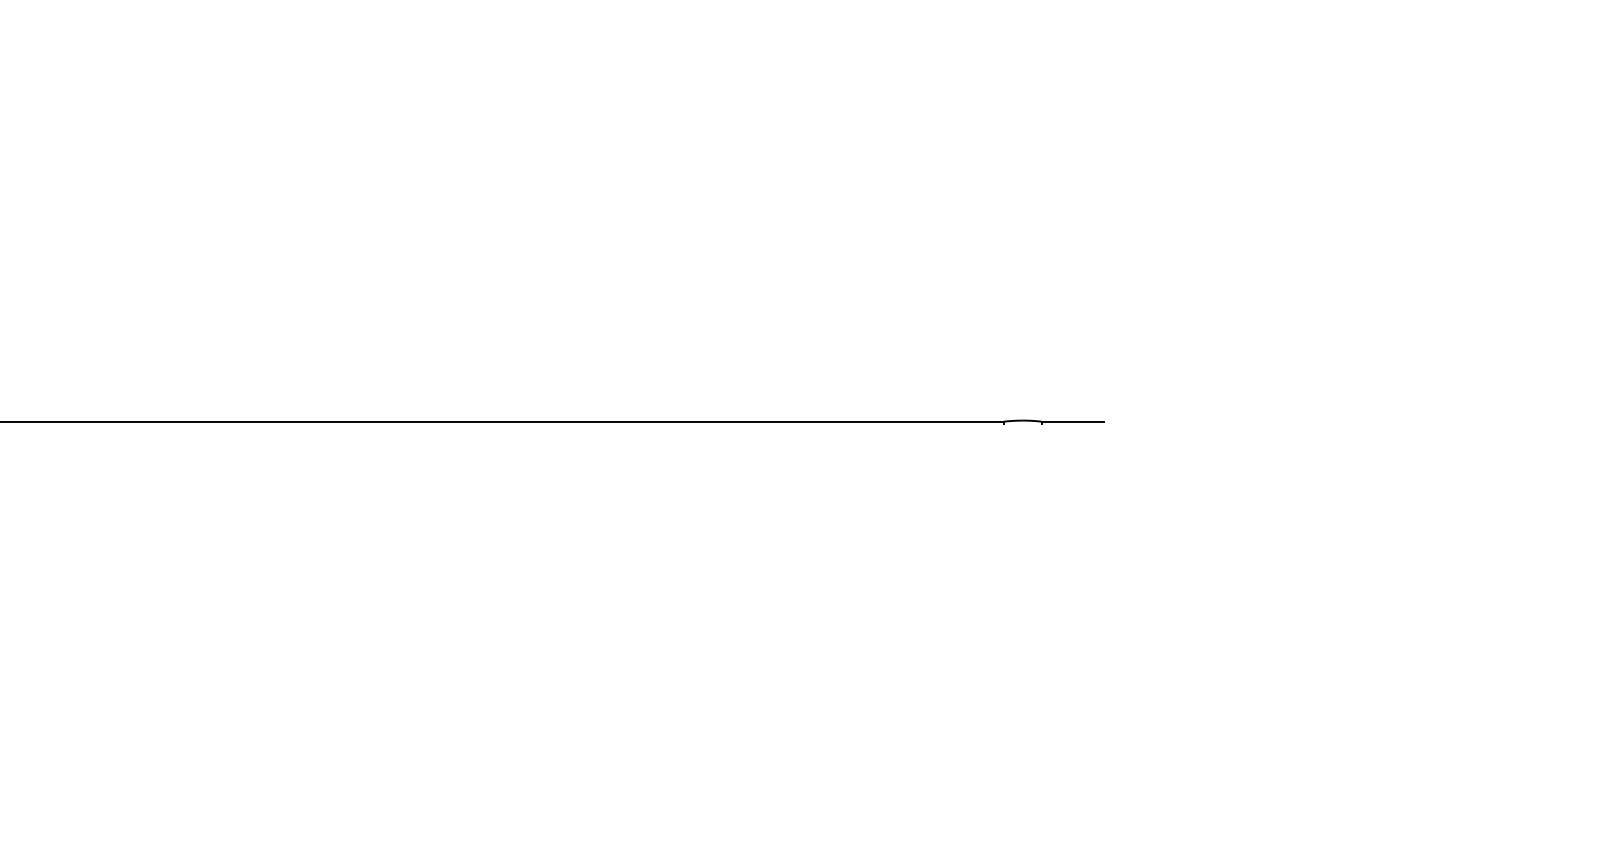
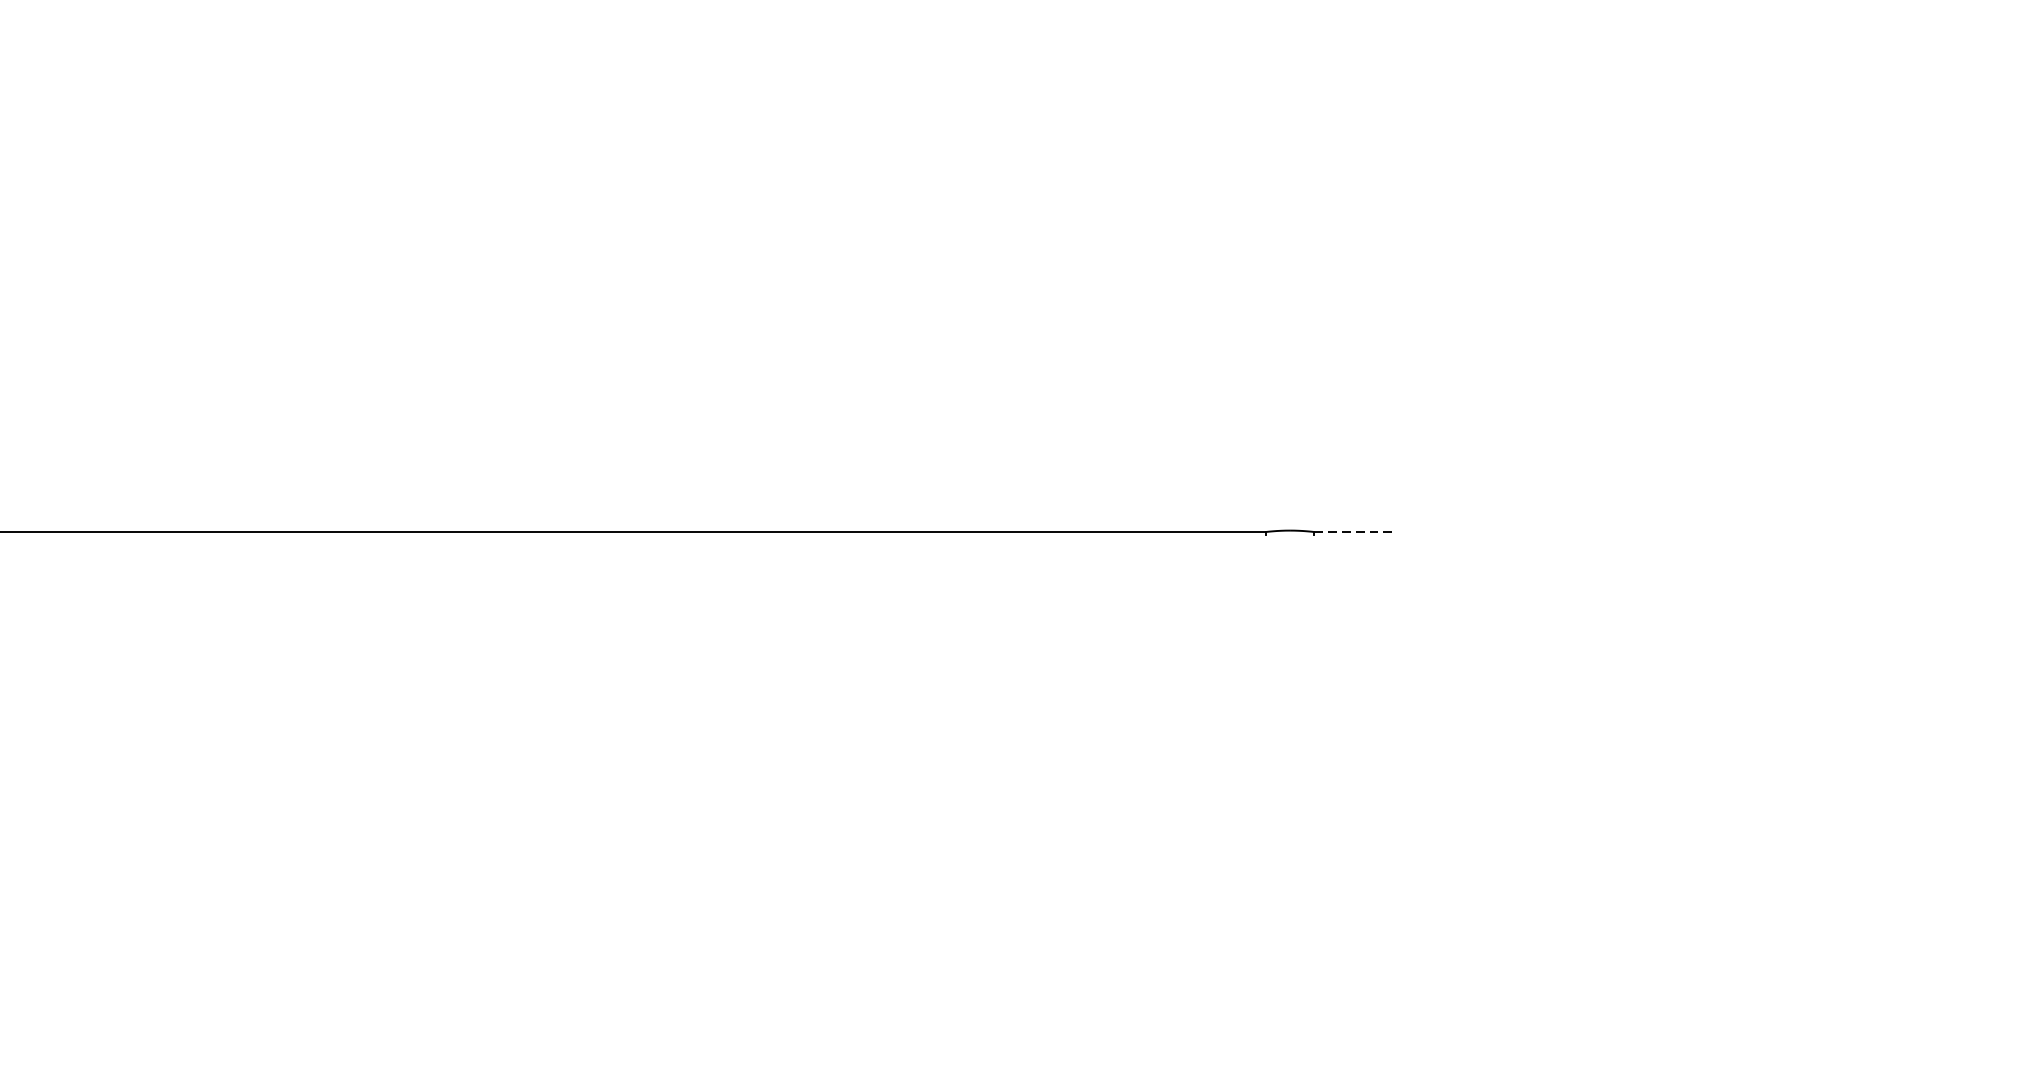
line: (1072, 421) -> (1352, 531), solid -> dashed

